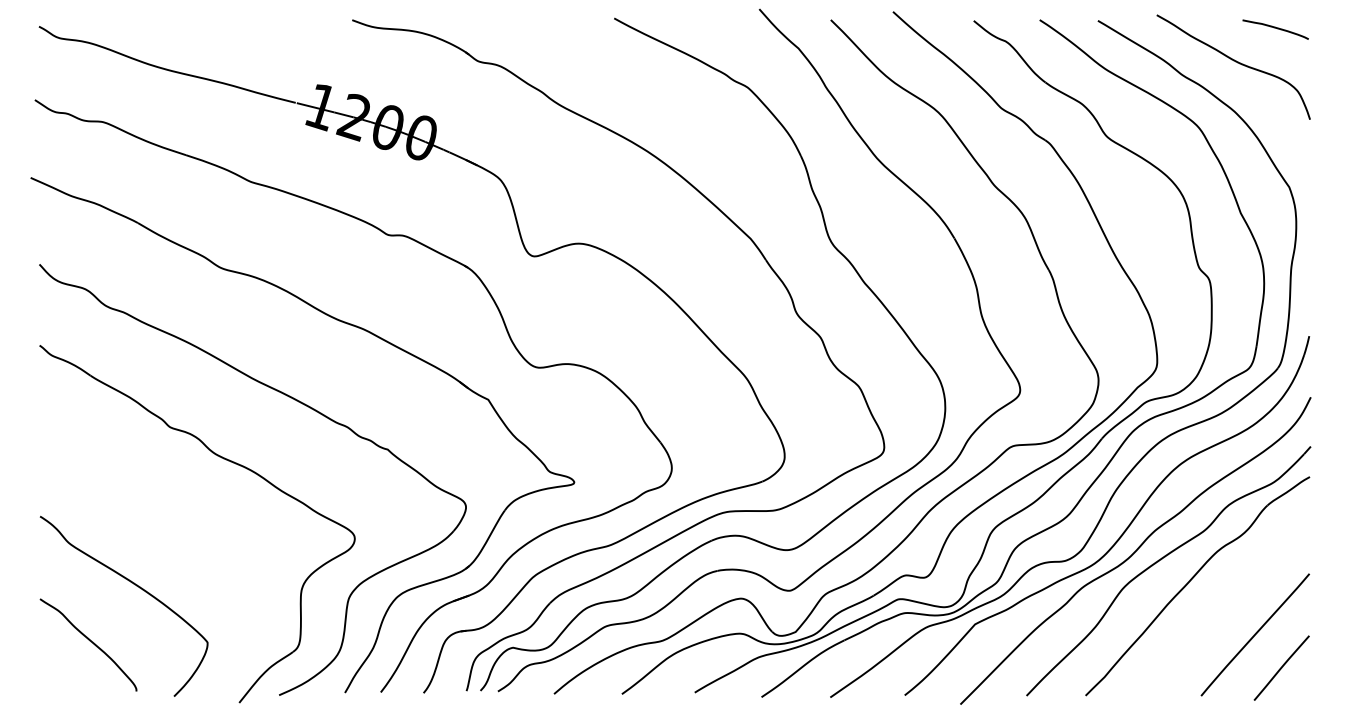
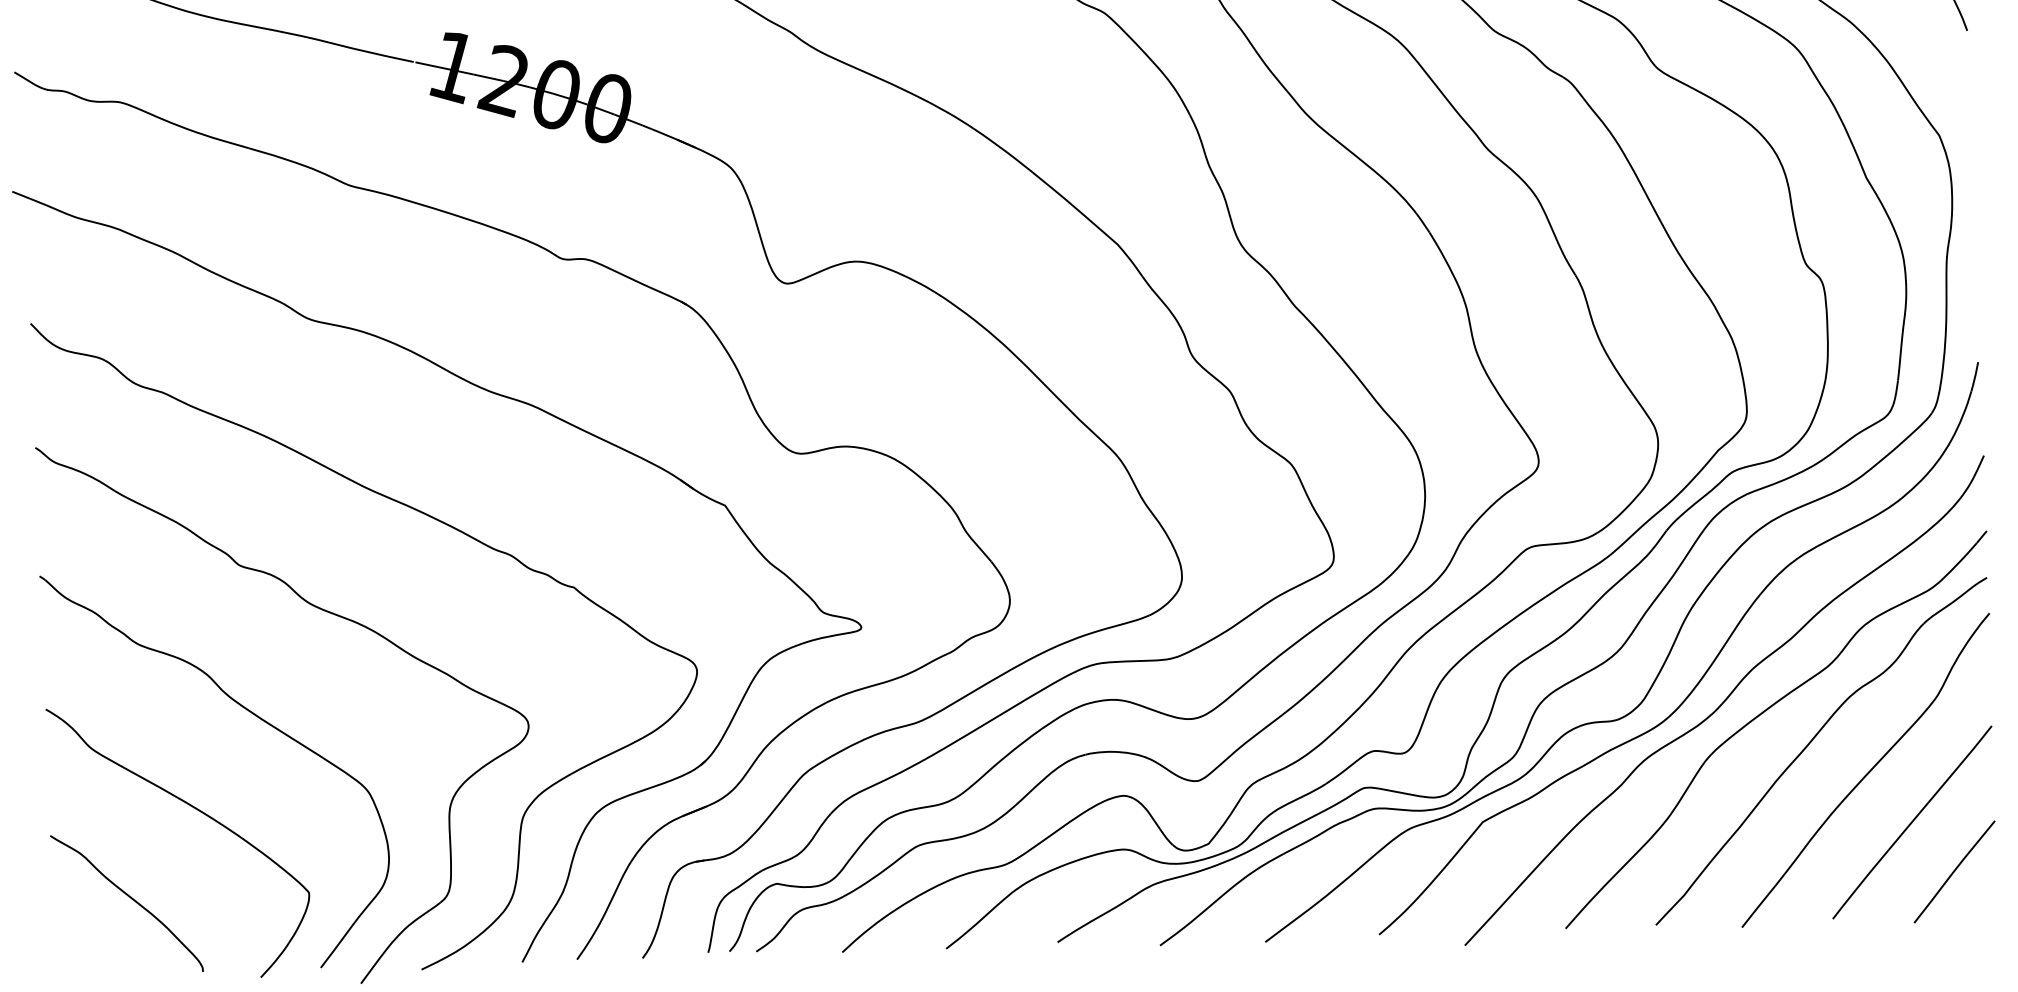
part: (176, 526) -> (255, 717), added
curve: (1227, 600) -> (1867, 771), added

